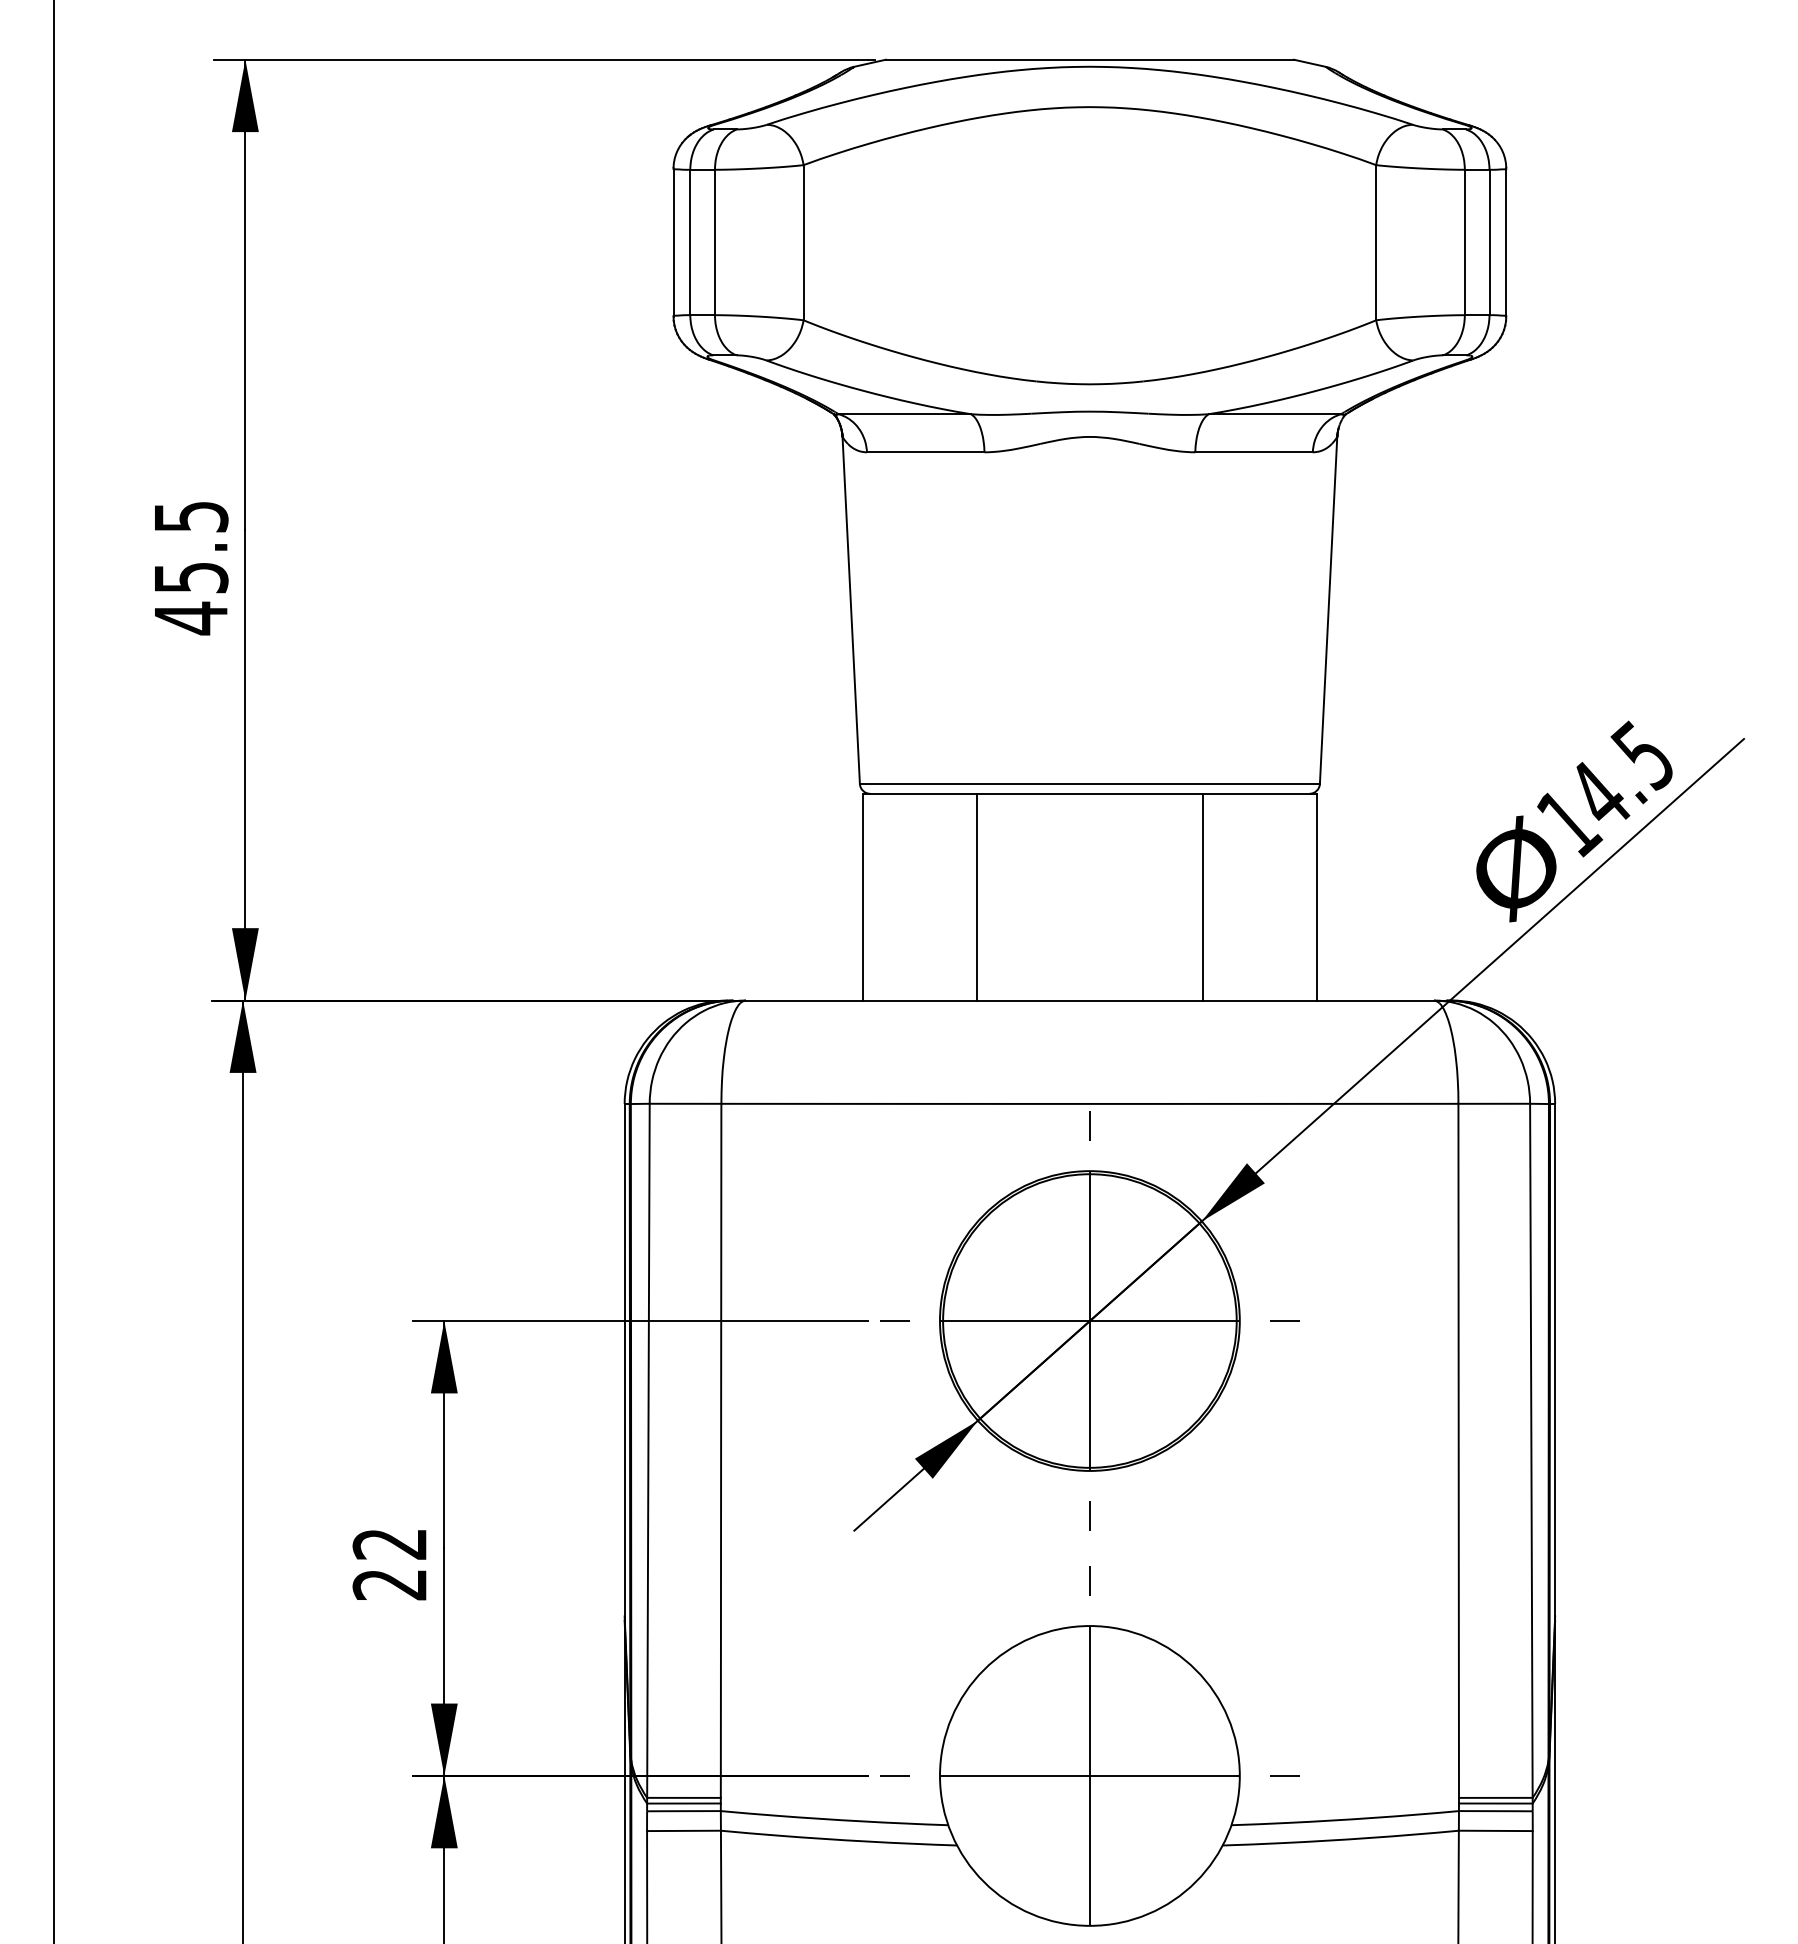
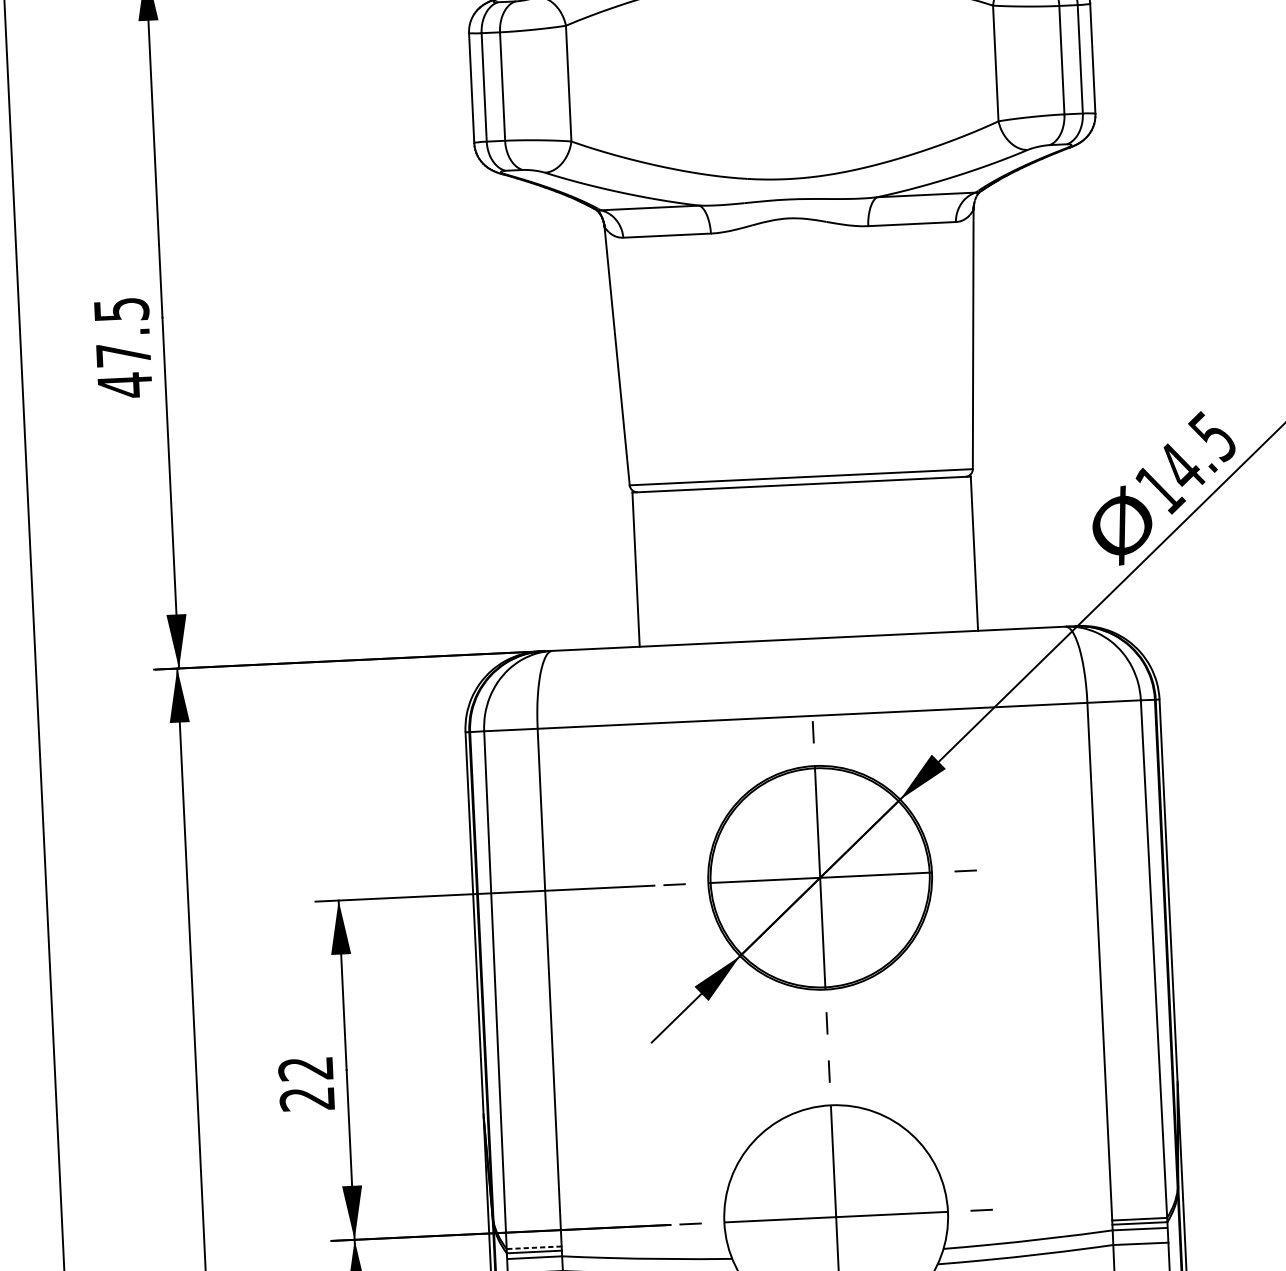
text: (191, 578) -> (123, 355), 45.5 -> 47.5
line: (976, 896) -> (720, 565), removed
line: (1203, 896) -> (889, 557), removed
line: (684, 1797) -> (534, 1247), solid -> dashed

